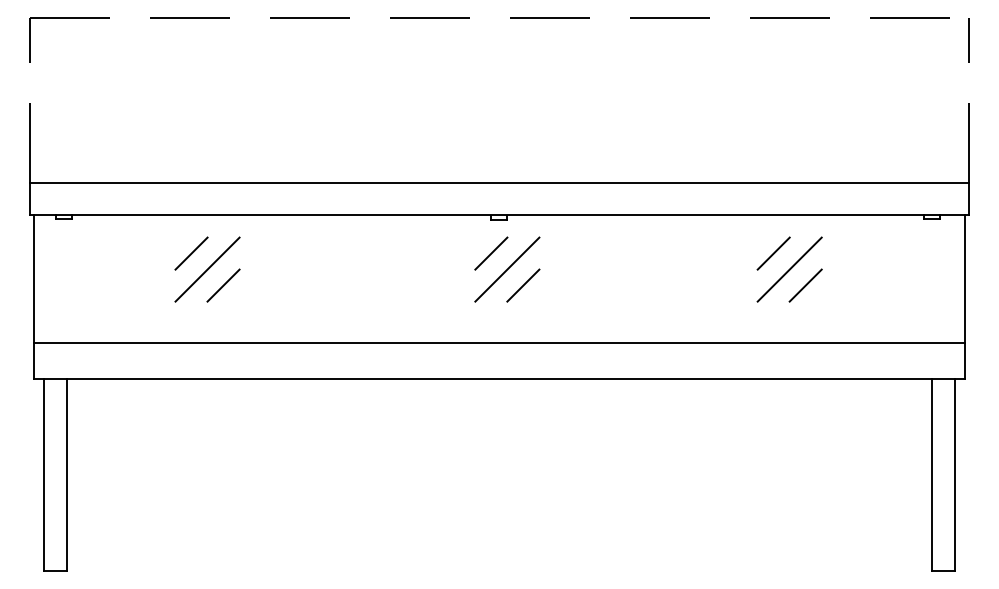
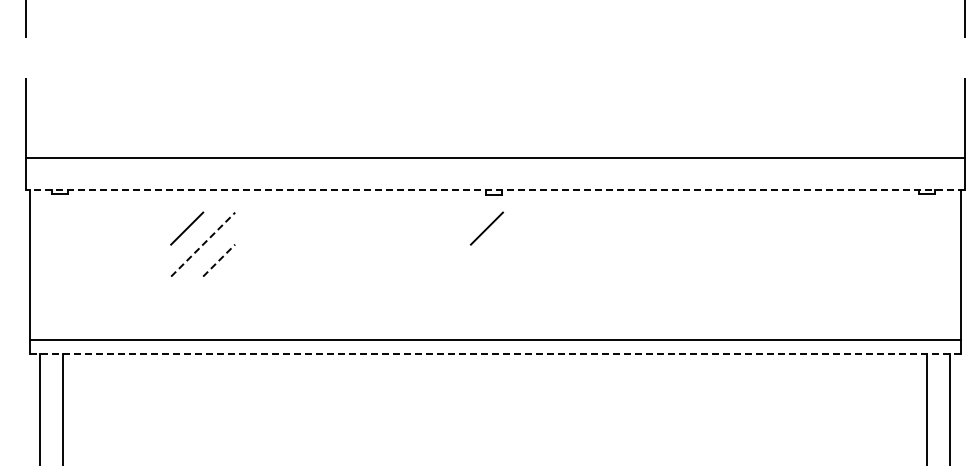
line: (499, 215) -> (495, 190), solid -> dashed
line: (773, 253) -> (769, 228), removed
line: (207, 269) -> (203, 244), solid -> dashed
line: (507, 269) -> (503, 244), removed
line: (789, 269) -> (785, 244), removed
line: (223, 285) -> (219, 260), solid -> dashed
line: (523, 285) -> (519, 260), removed
line: (805, 285) -> (801, 260), removed
line: (499, 343) -> (495, 340), moved
line: (499, 379) -> (495, 354), solid -> dashed

